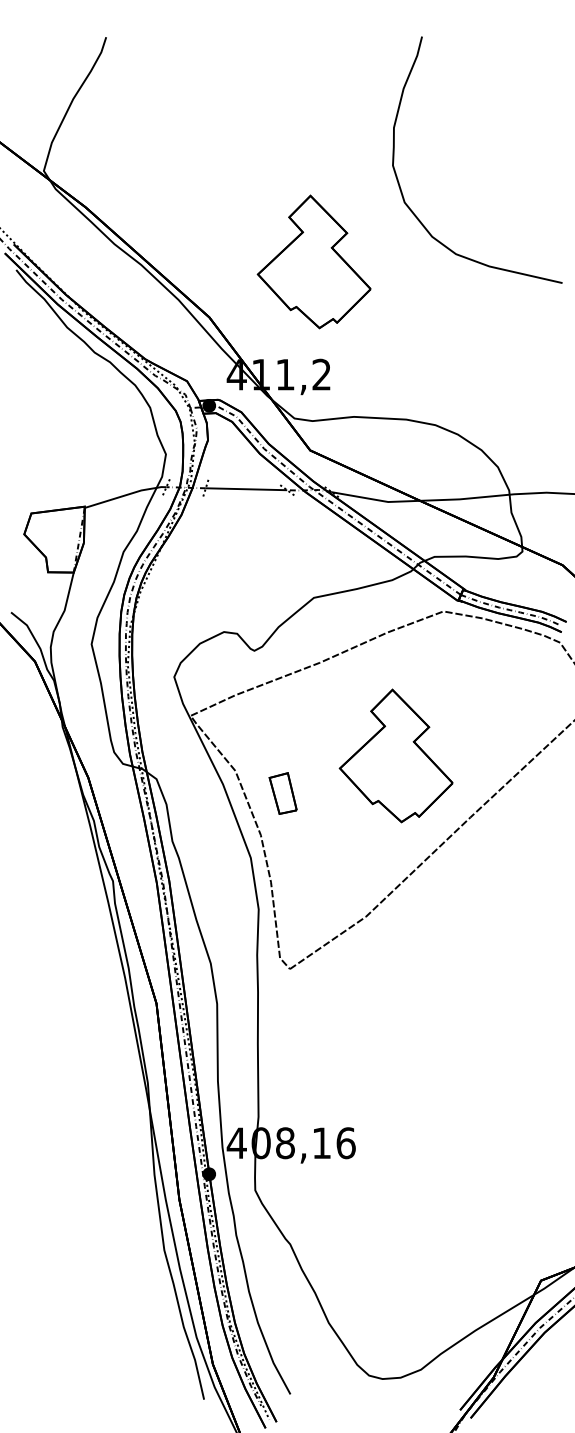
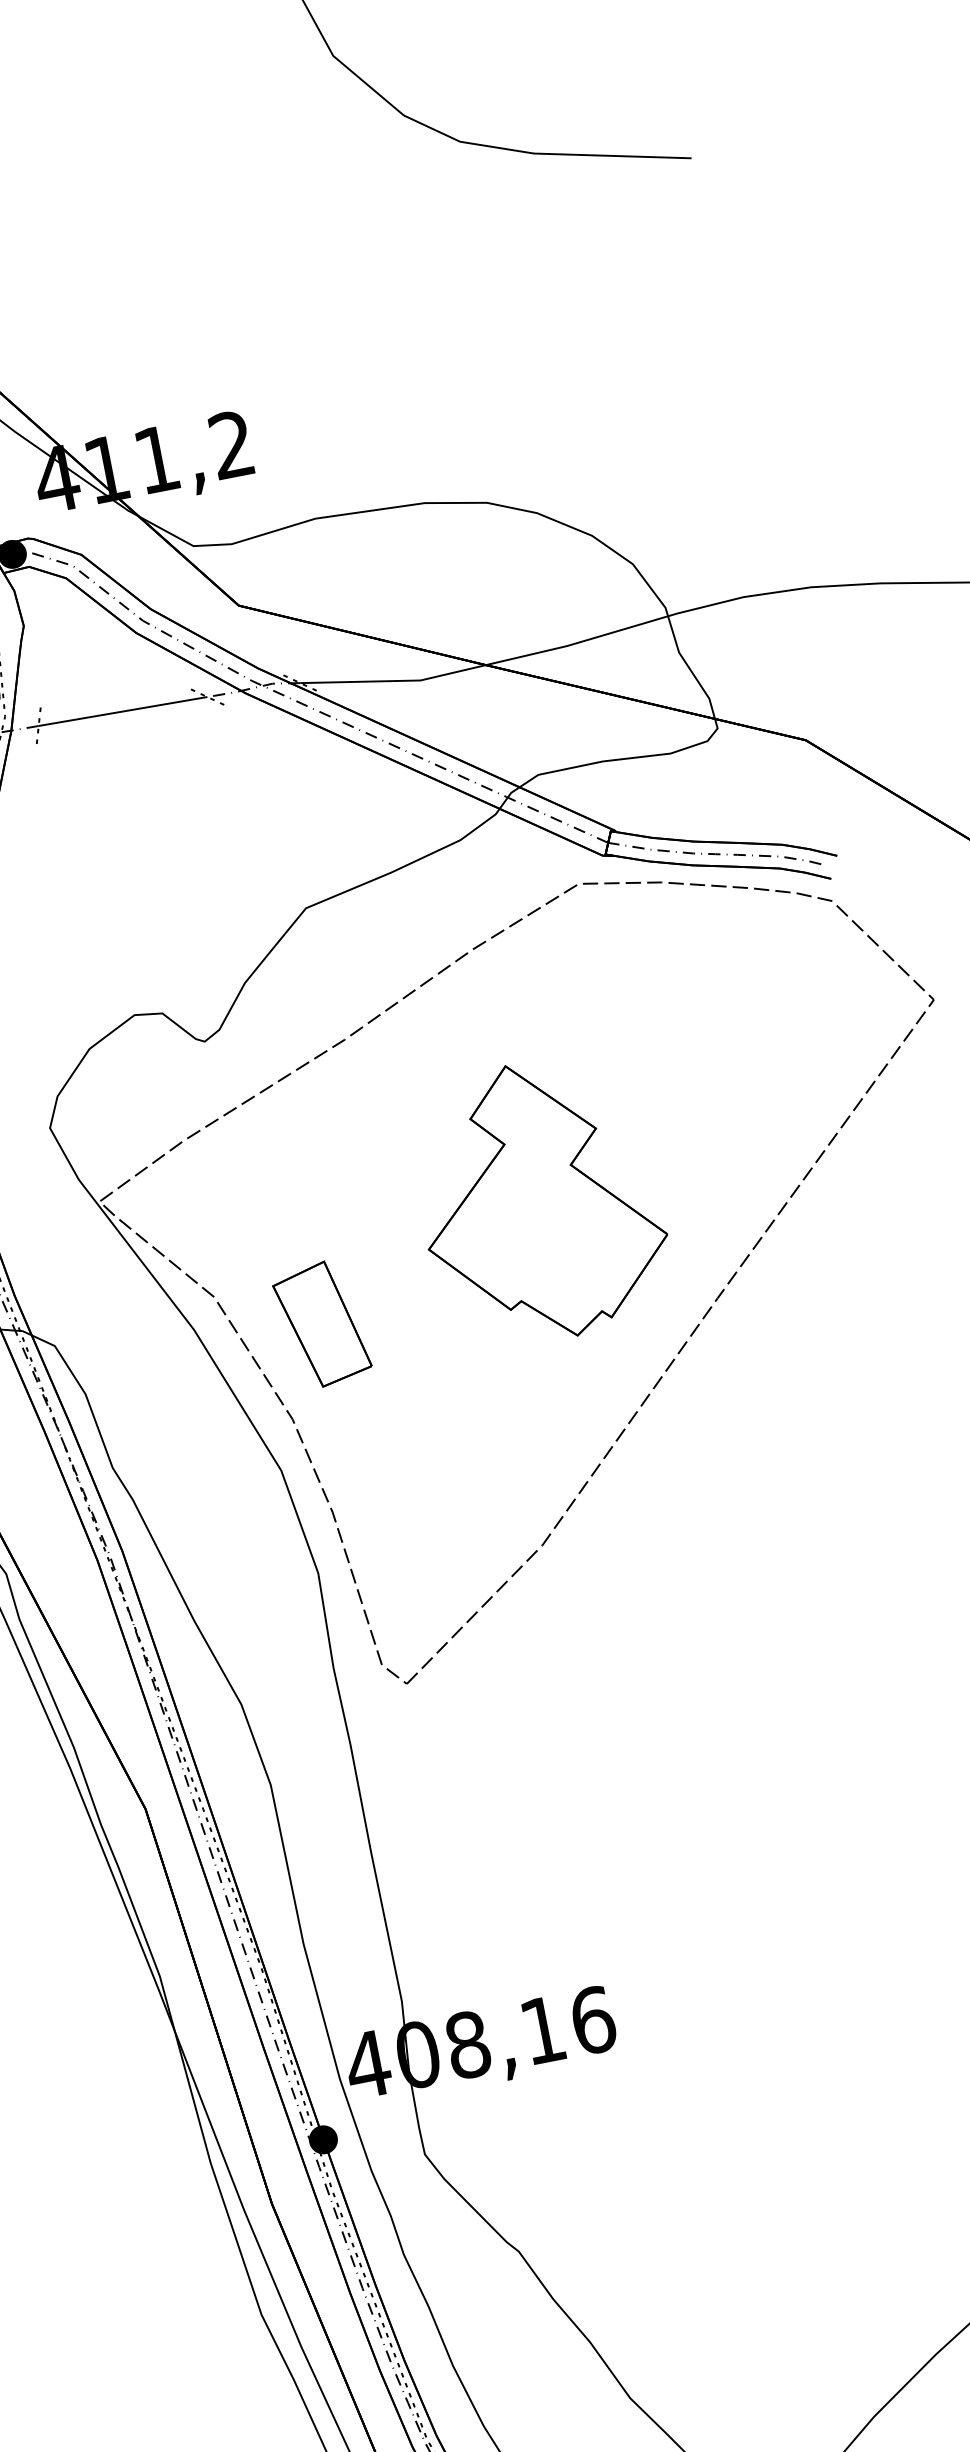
part: (313, 261) -> (169, 214), removed
part: (282, 793) -> (320, 1324), size x1.43

